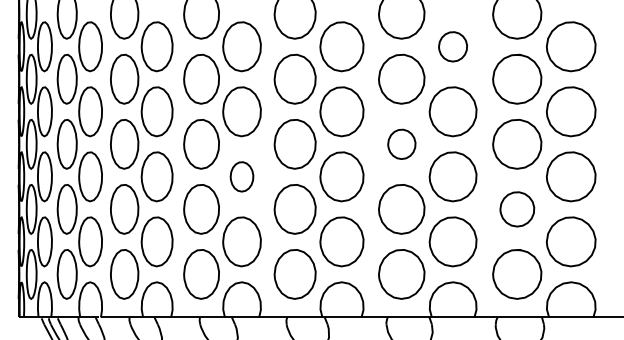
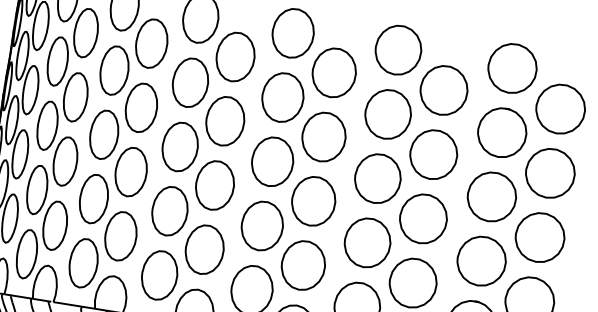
part: (452, 46) -> (443, 90), size x1.67
part: (401, 144) -> (377, 178), size x1.67
part: (241, 176) -> (214, 185), size x1.67
part: (517, 209) -> (481, 261), size x1.43

